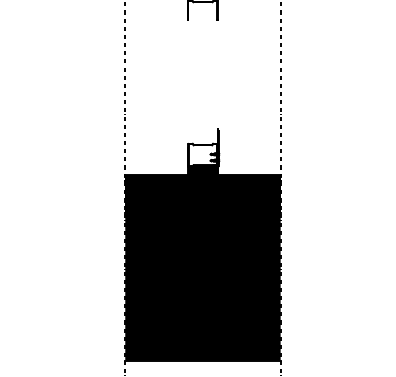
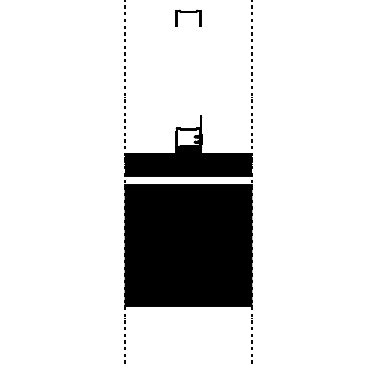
fill: (202, 207) -> (188, 180), removed

